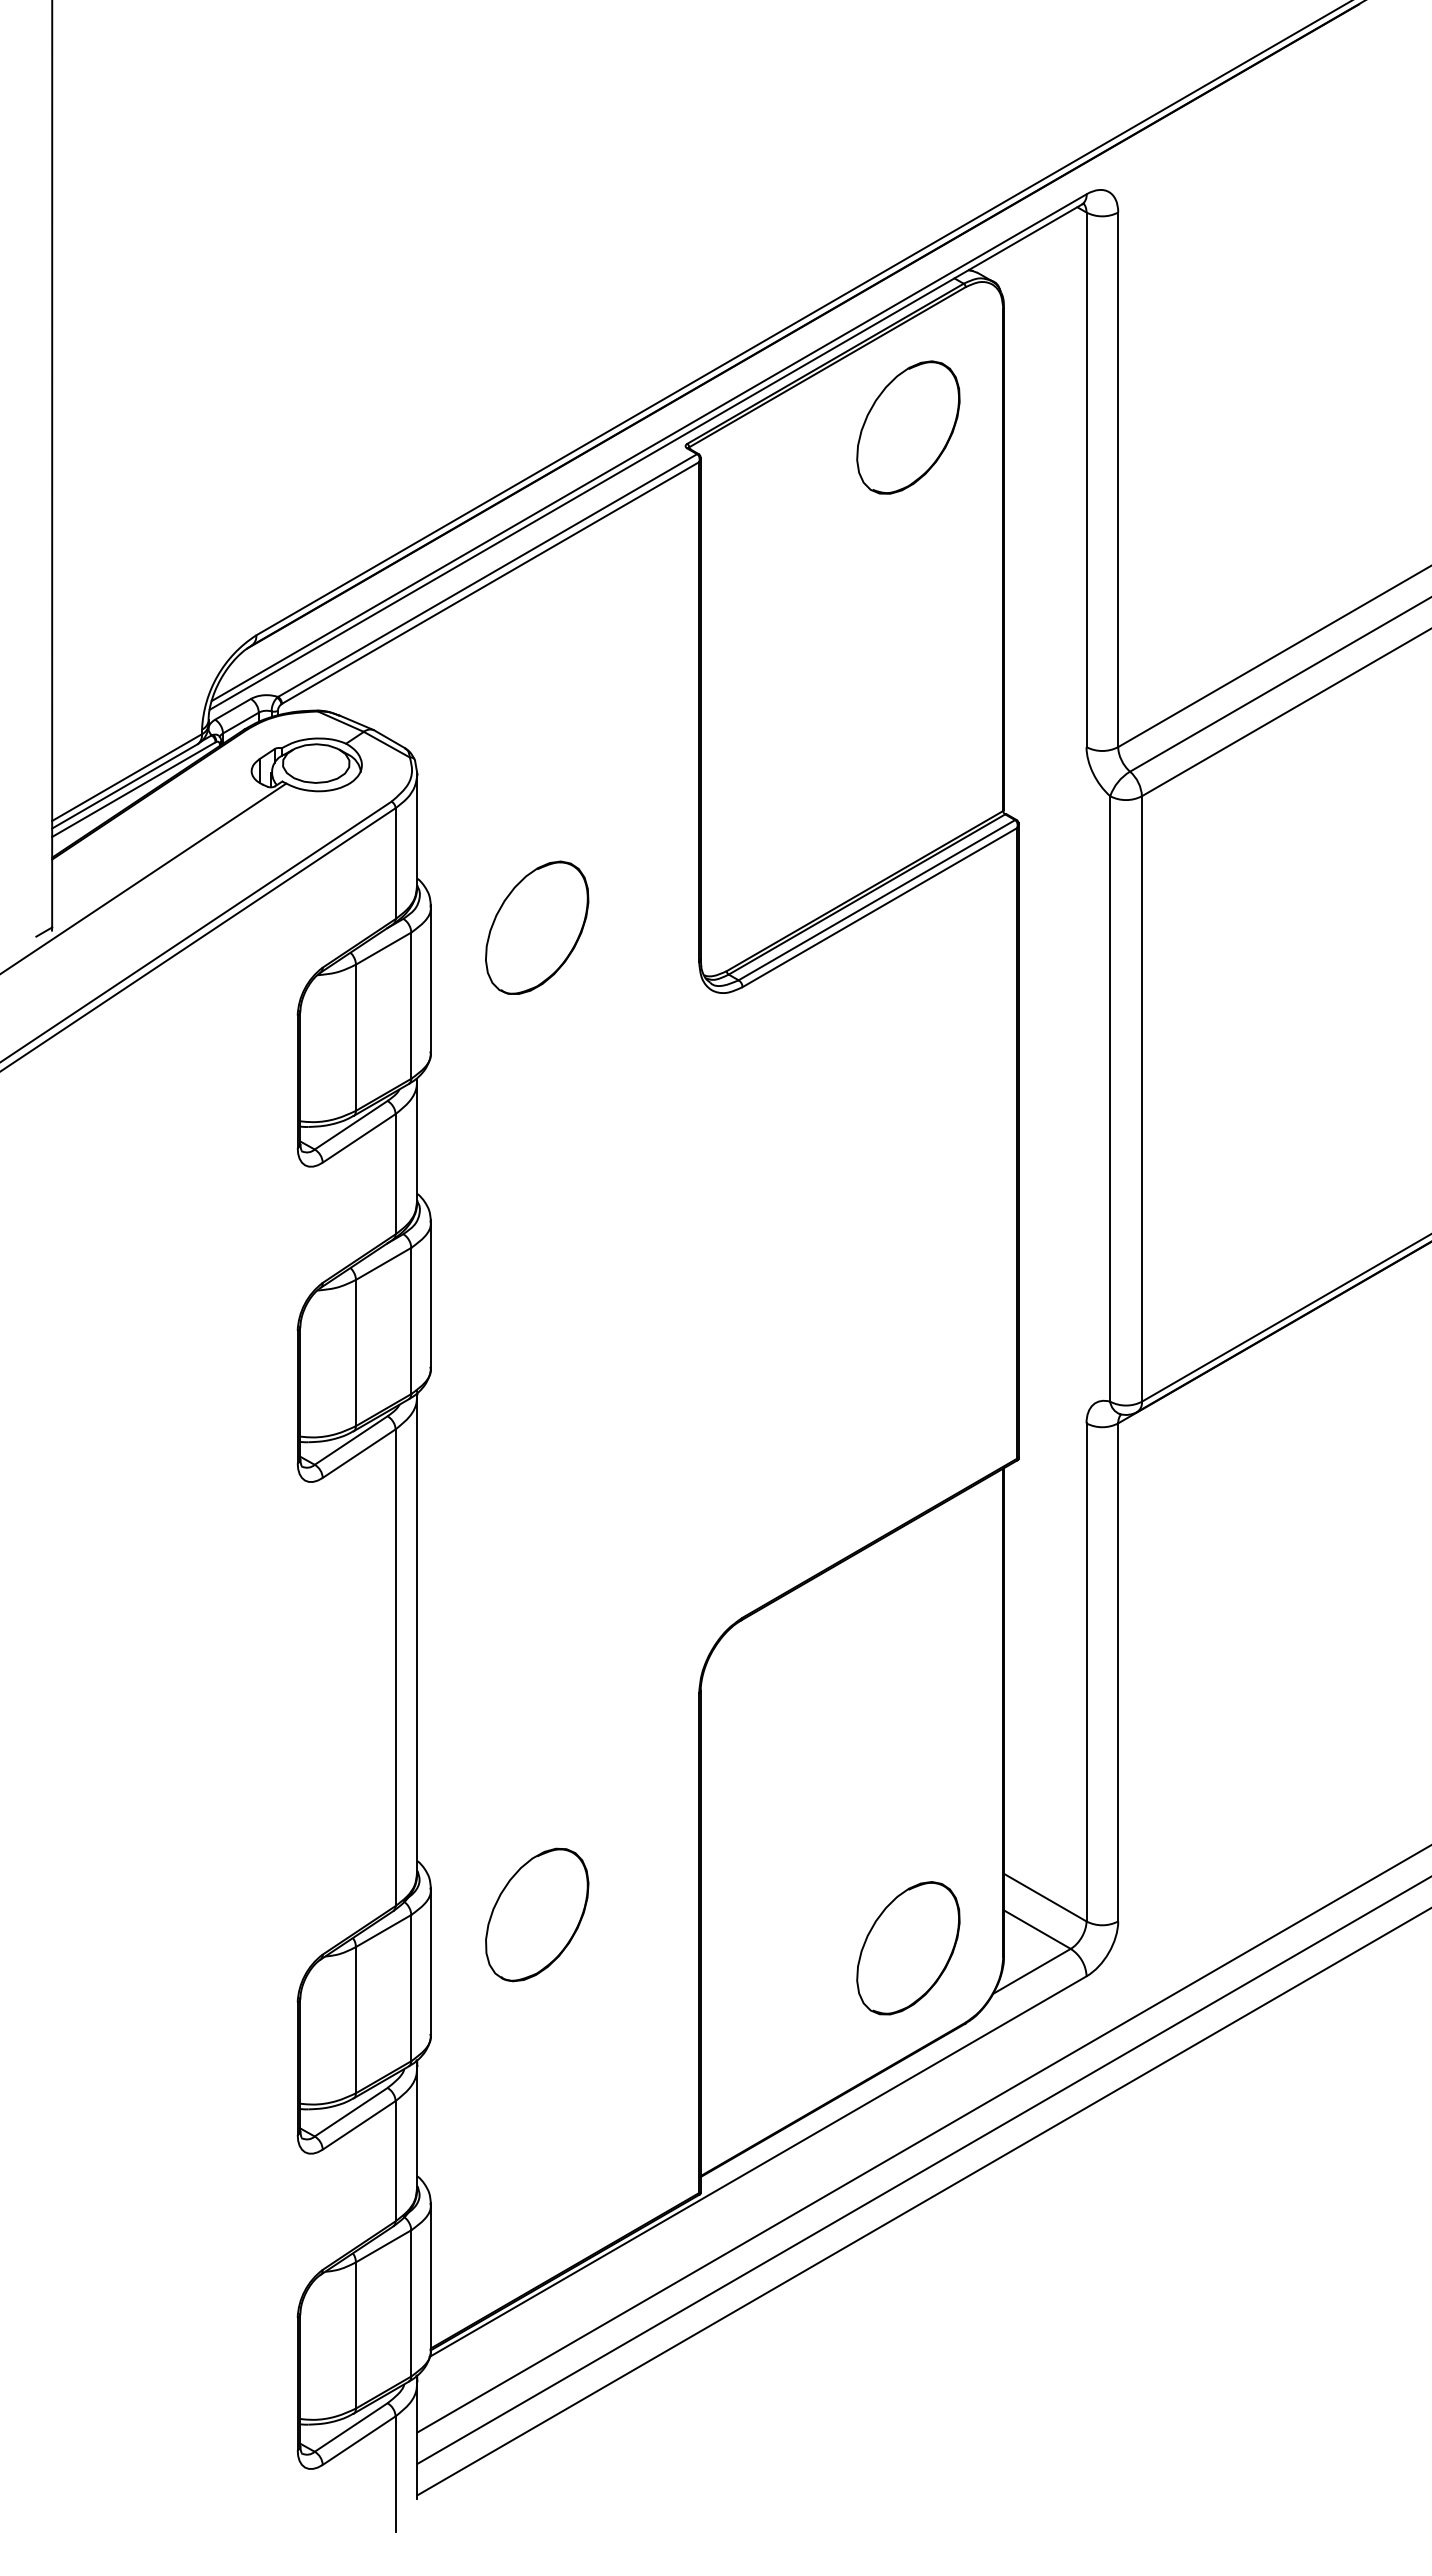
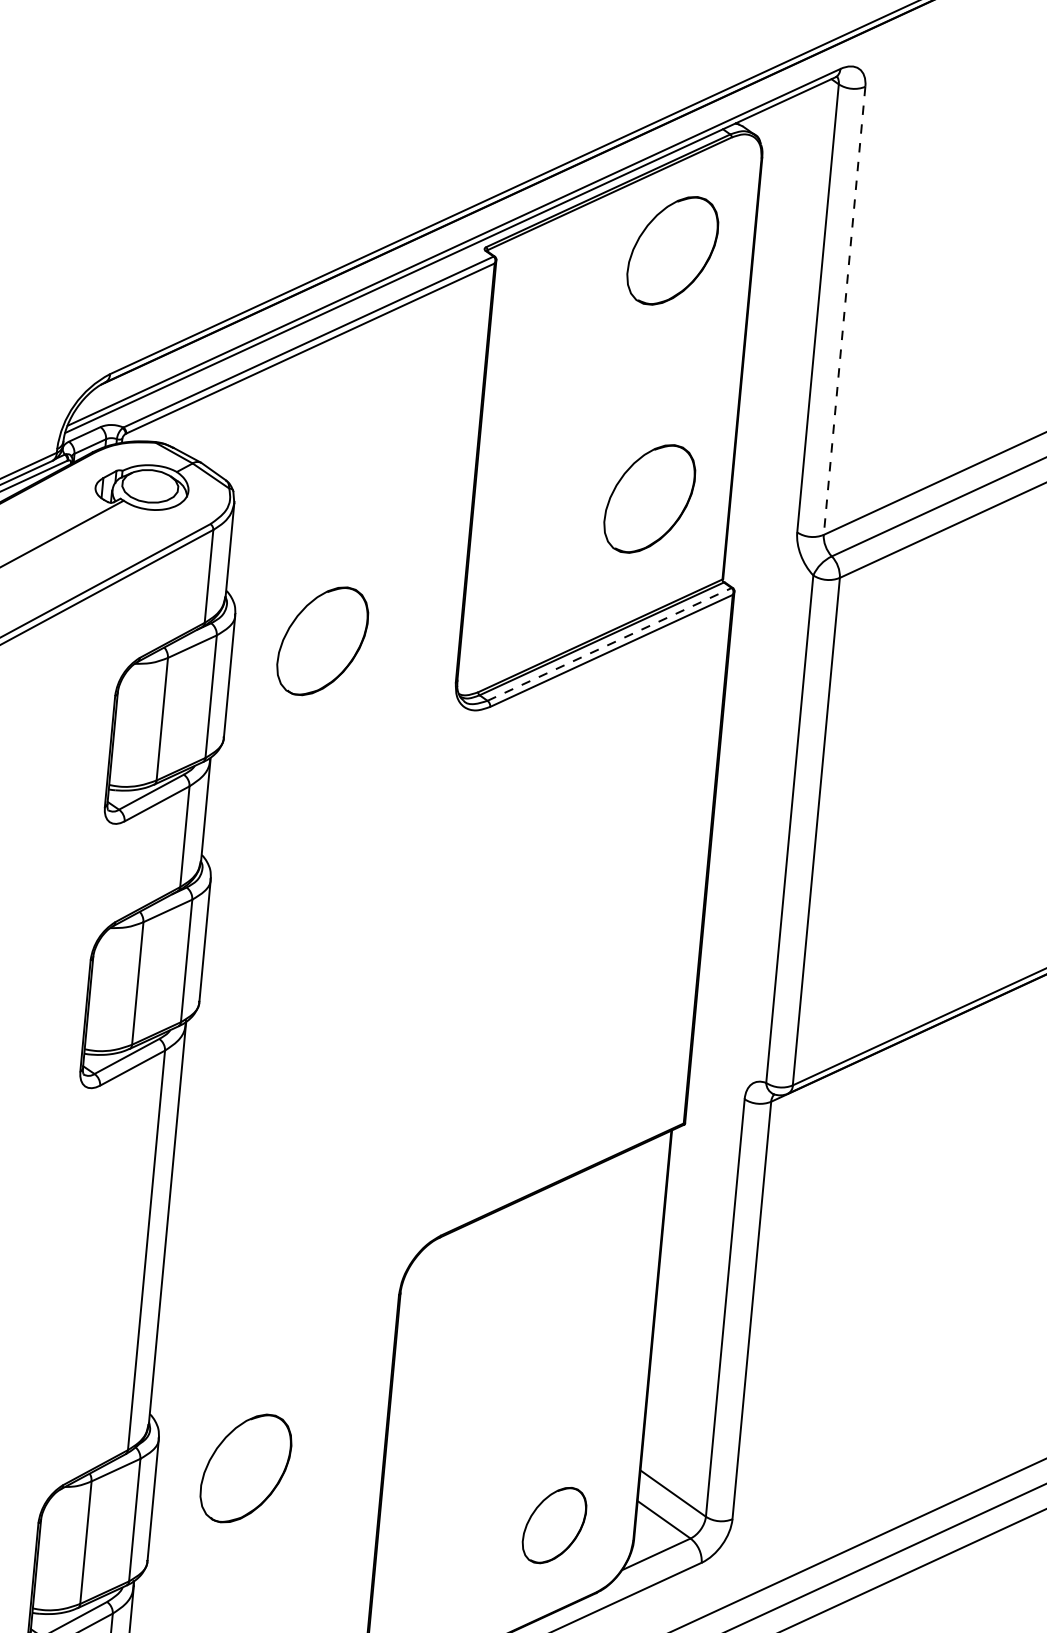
line: (1118, 480) -> (844, 311), solid -> dashed
part: (908, 723) -> (649, 498), added
line: (876, 900) -> (609, 644), solid -> dashed
part: (908, 1948) -> (554, 1525), size x0.7

